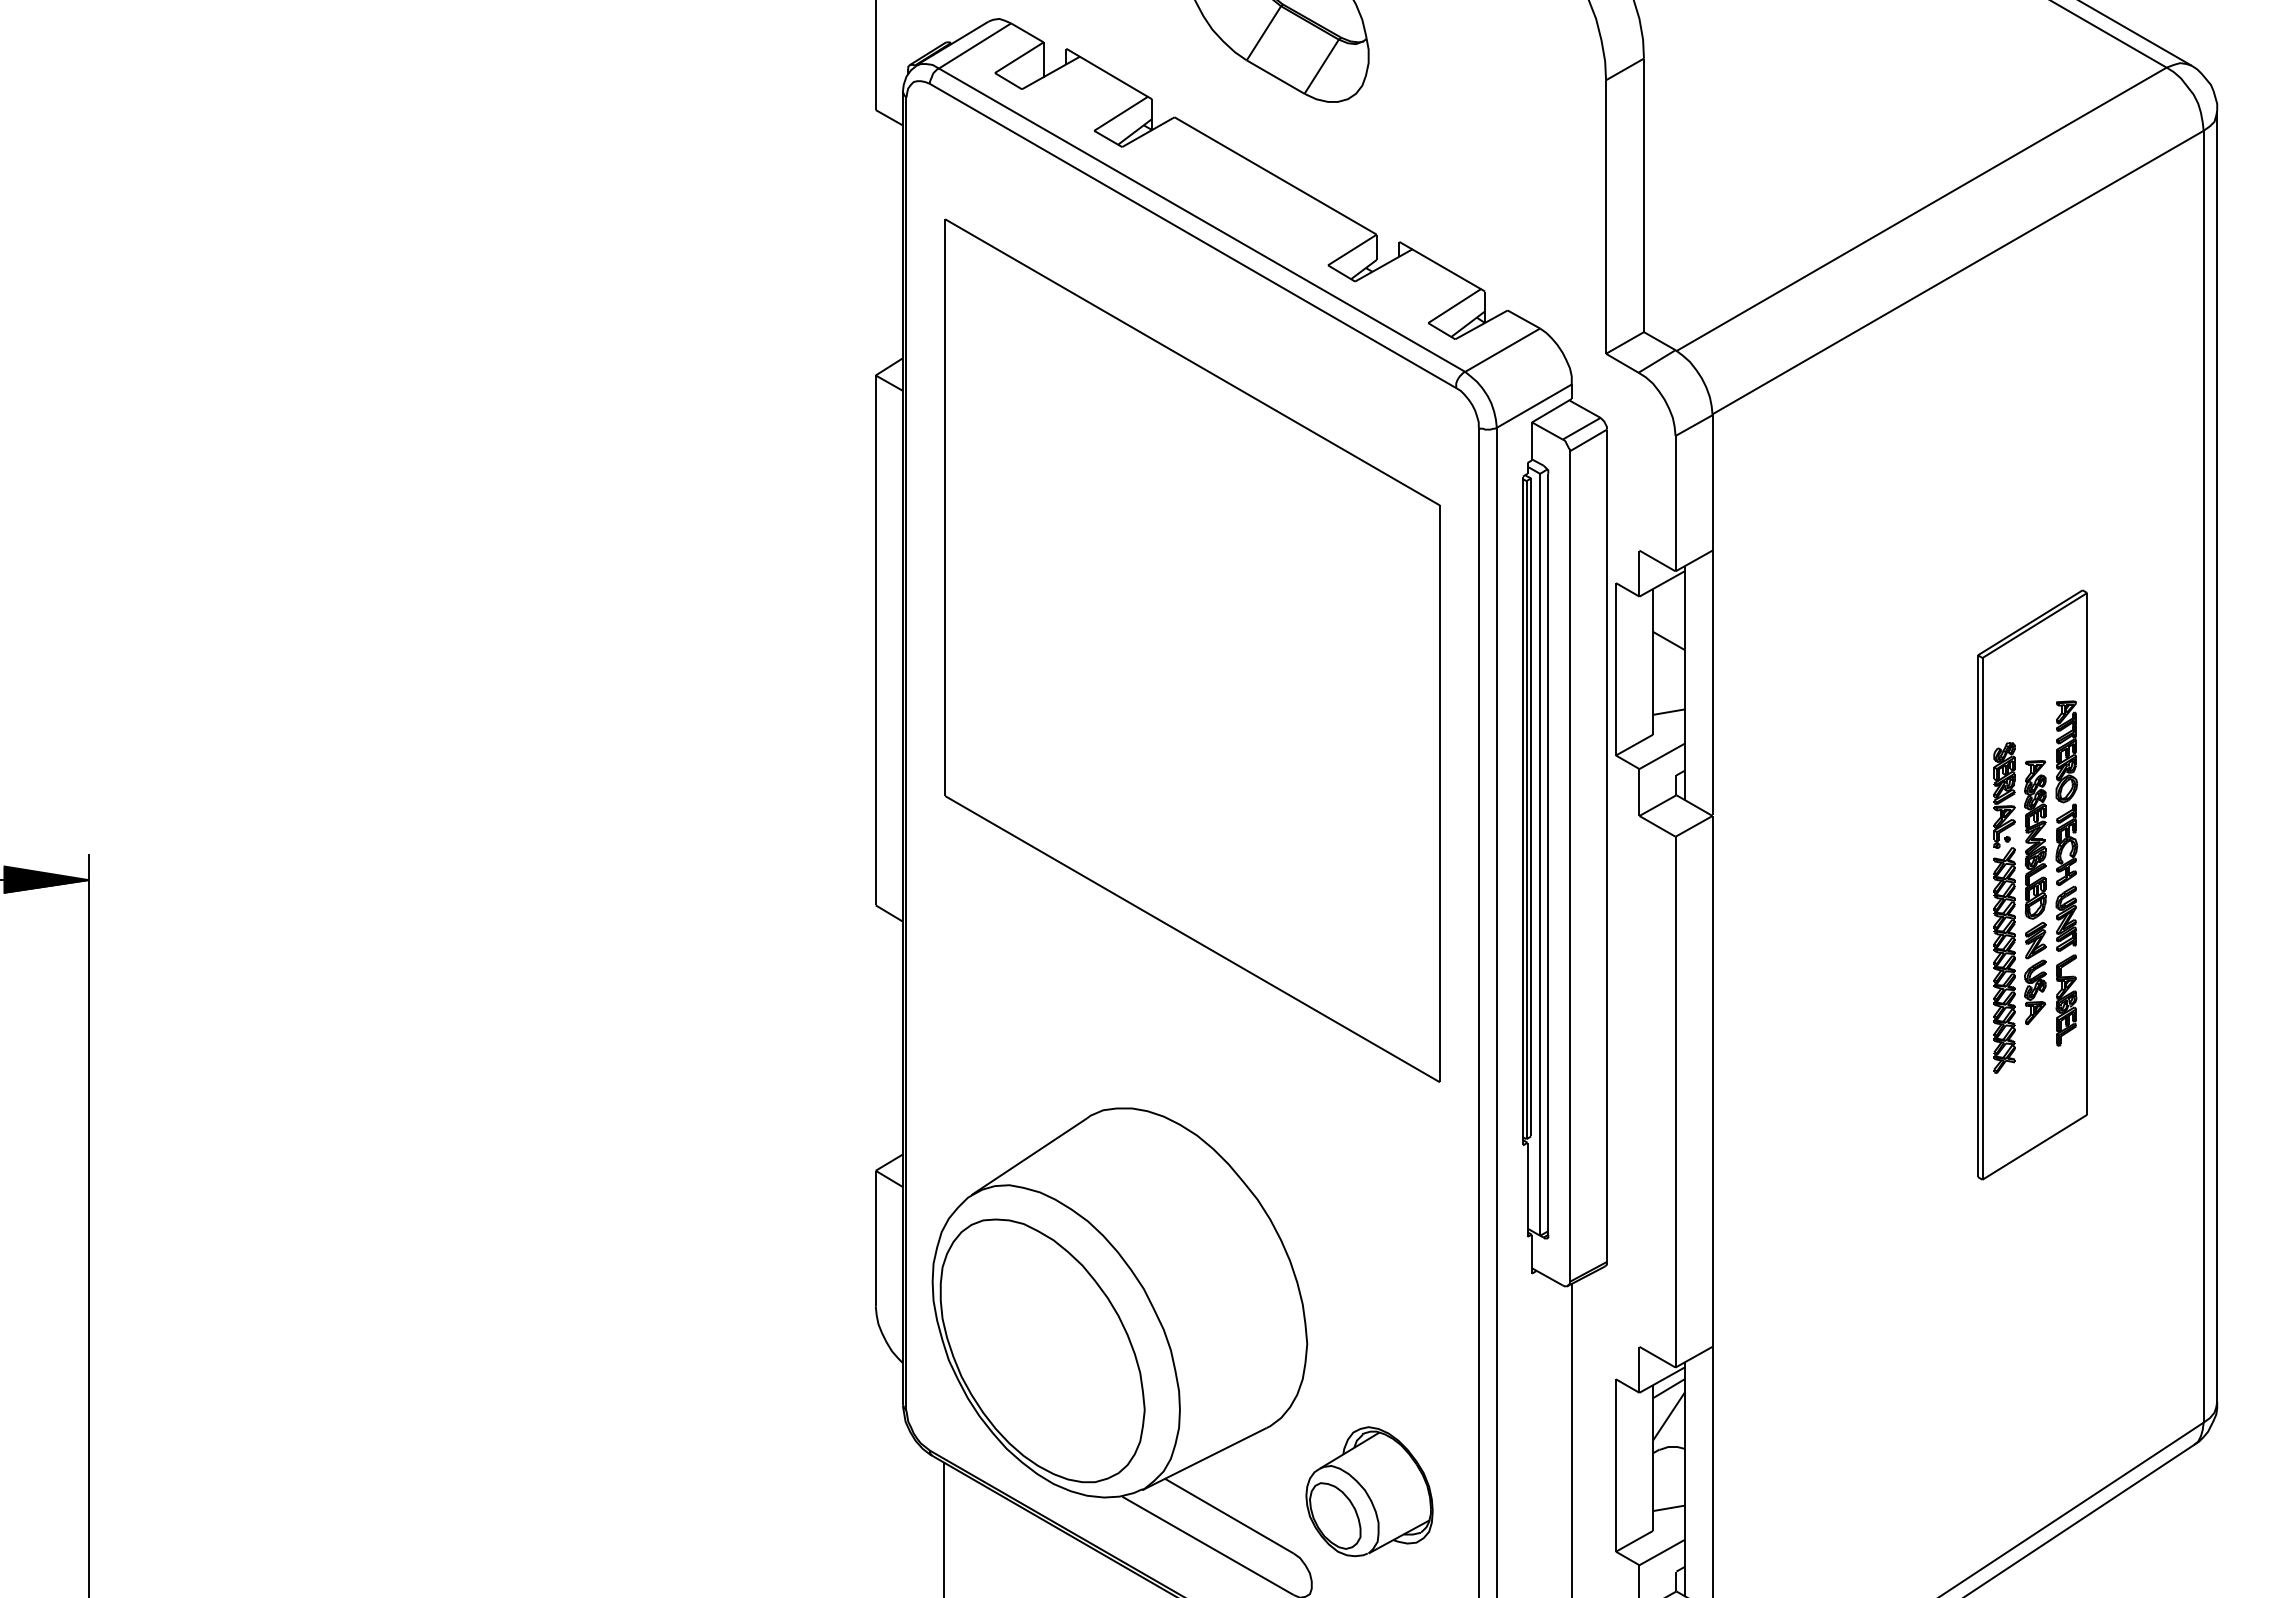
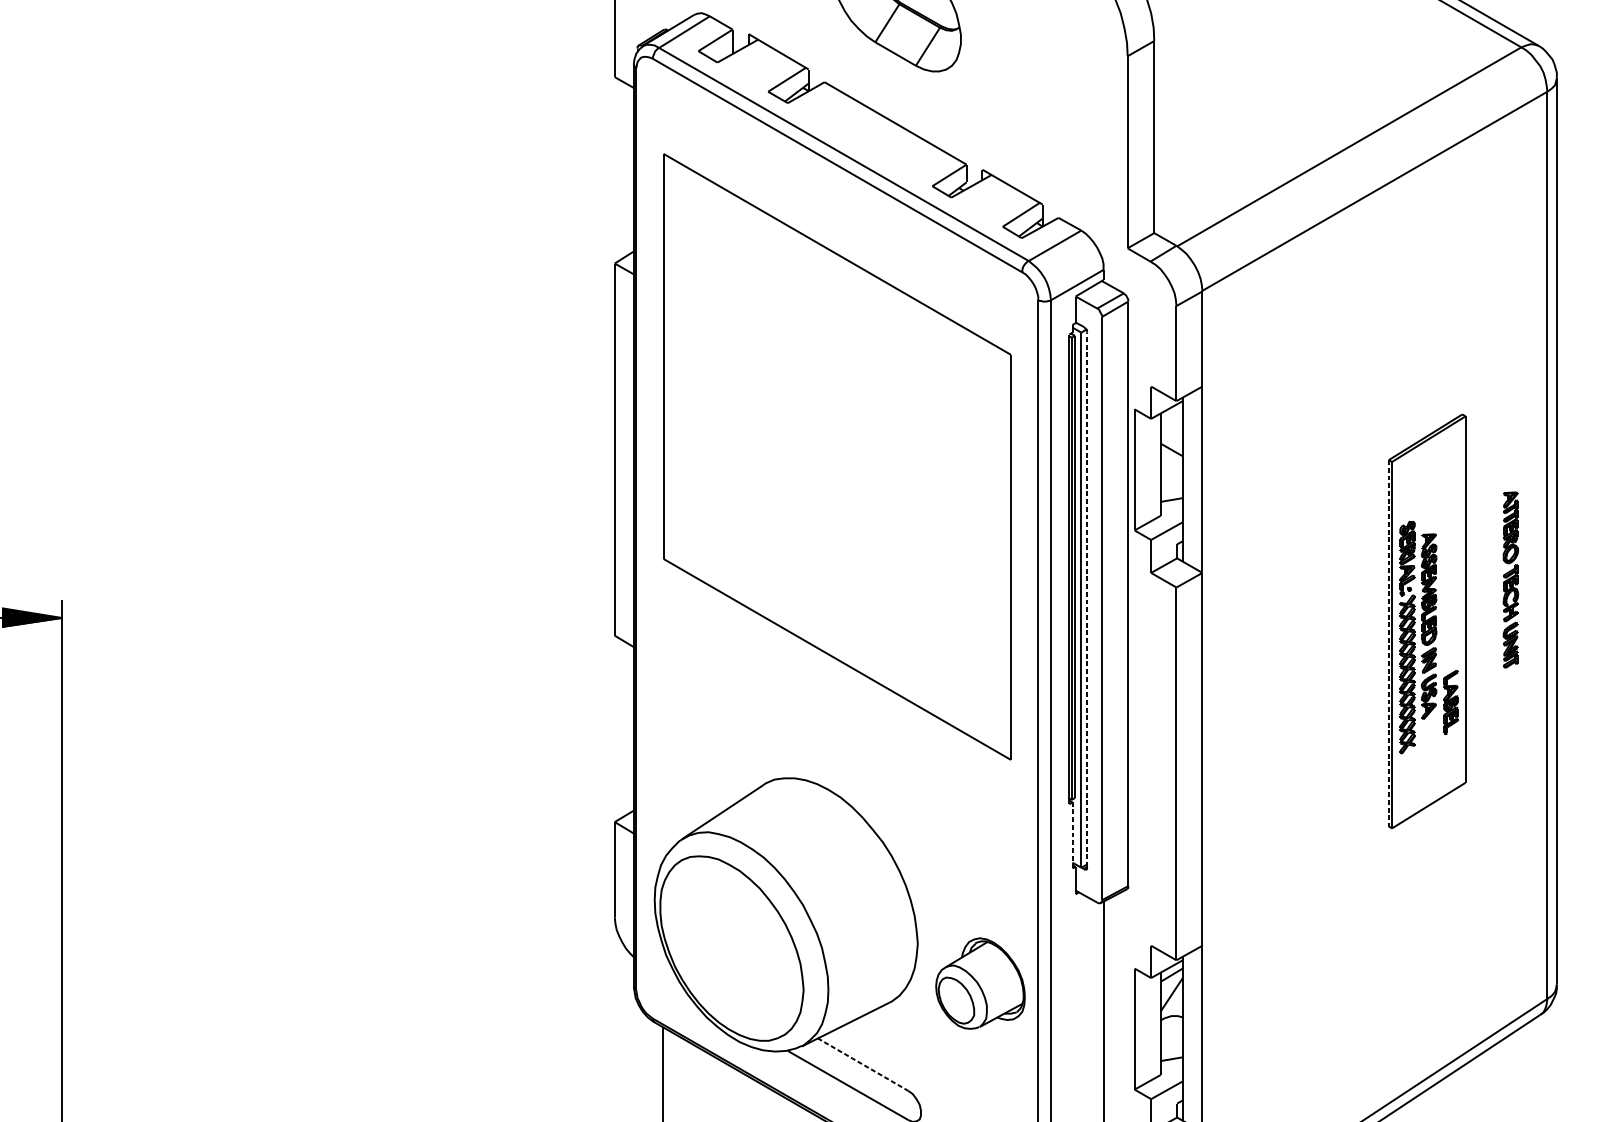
part: (2066, 825) -> (1510, 579), moved
line: (1548, 853) -> (1087, 599), solid -> dashed
line: (1977, 916) -> (1388, 643), solid -> dashed
line: (1527, 1189) -> (1072, 835), solid -> dashed
part: (1369, 1491) -> (980, 983), moved
line: (1229, 1516) -> (863, 1064), solid -> dashed

